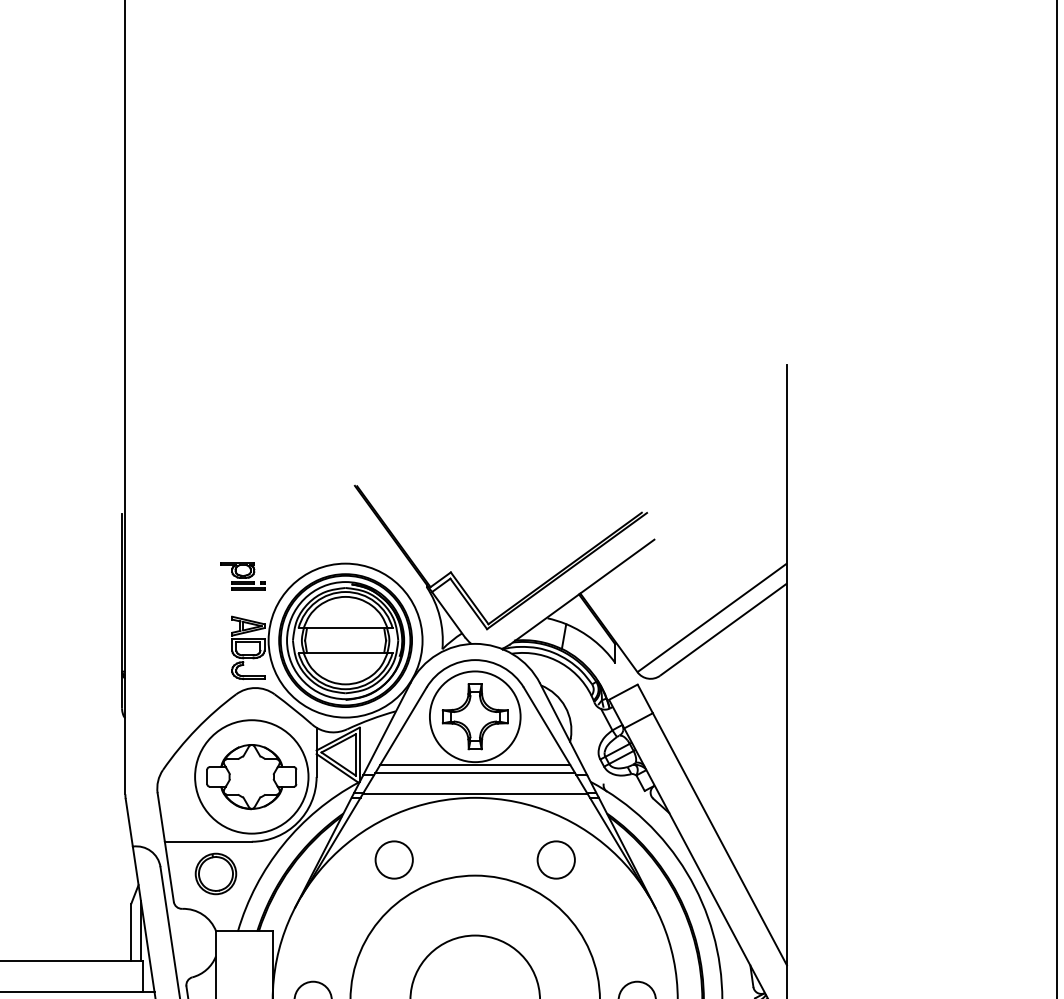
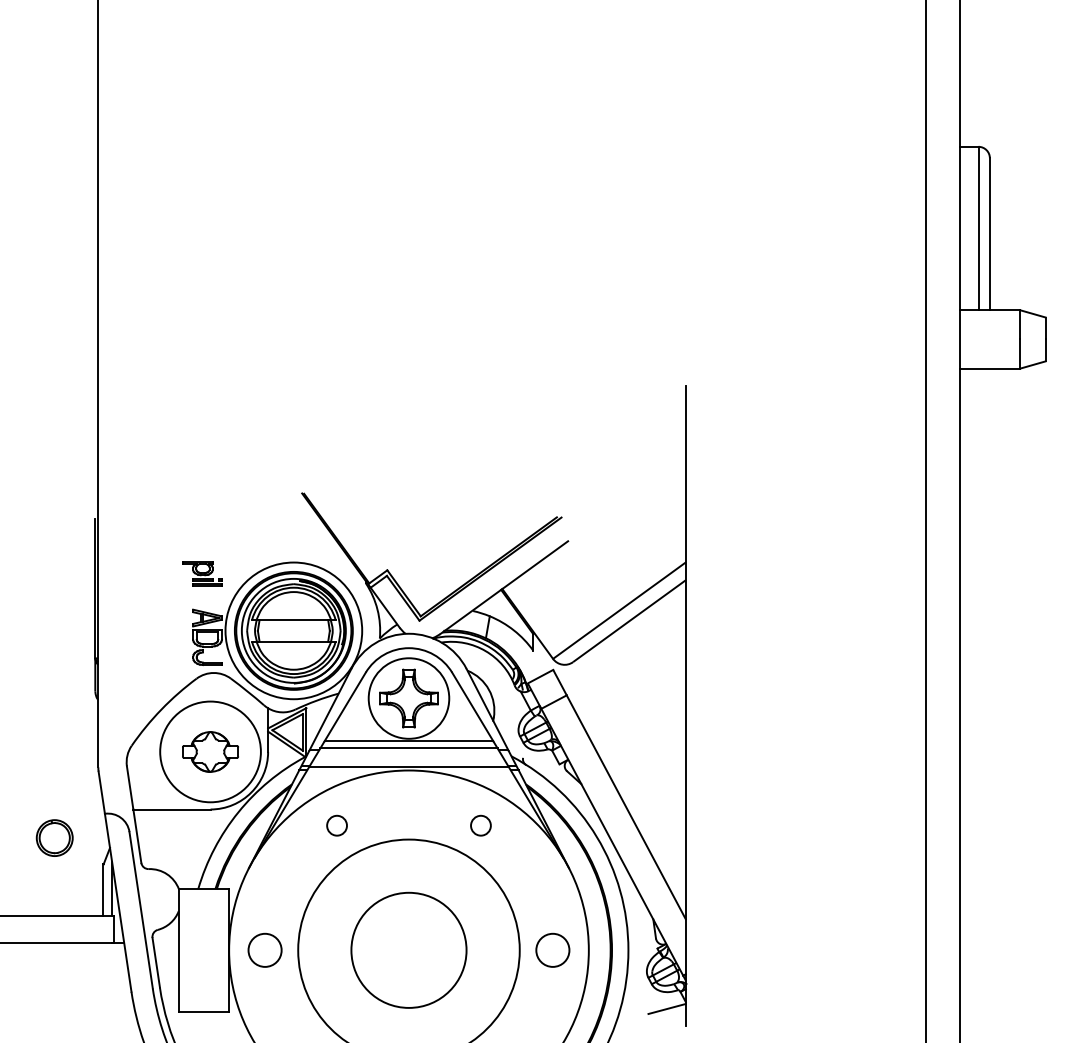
part: (251, 776) -> (210, 751), size x0.7
circle: (393, 859) -> (336, 825), size x0.6
circle: (555, 859) -> (480, 825), size x0.6
part: (215, 873) -> (54, 837), moved

